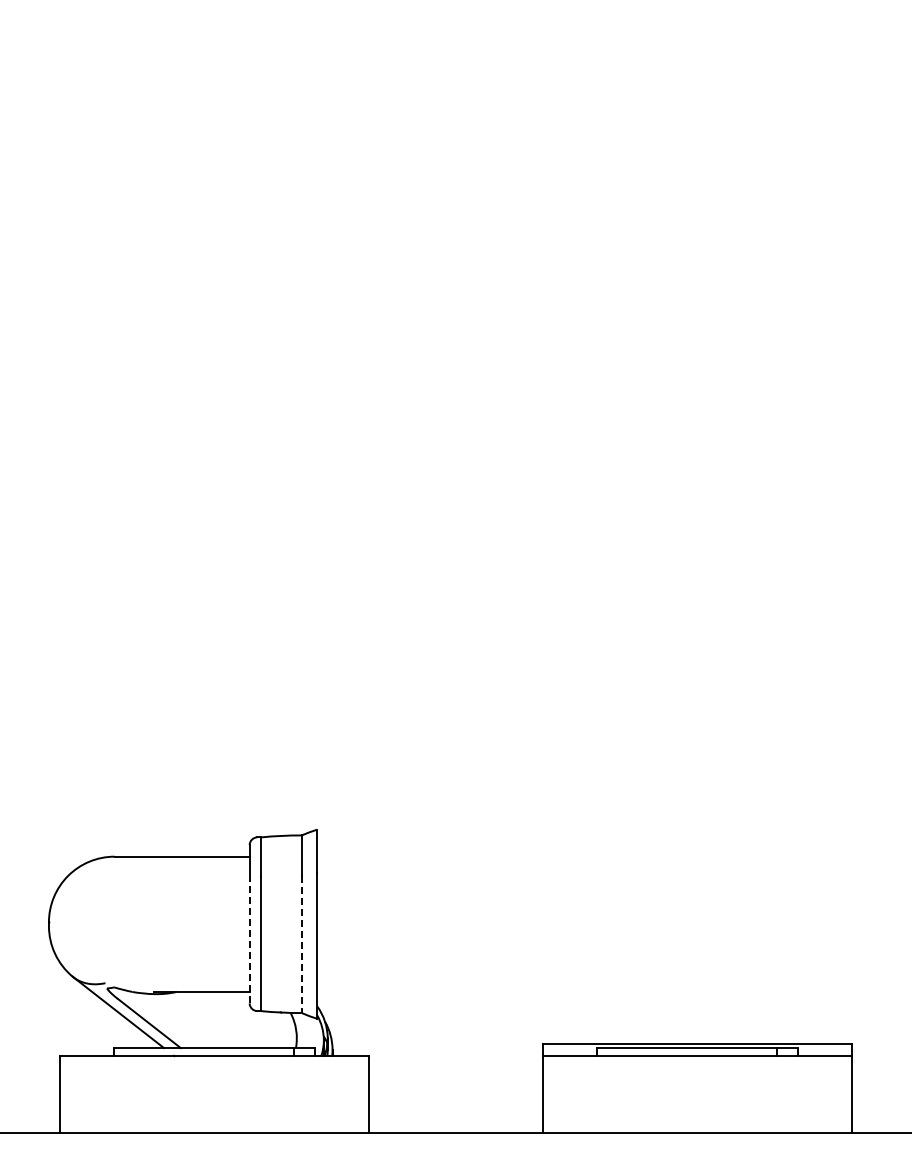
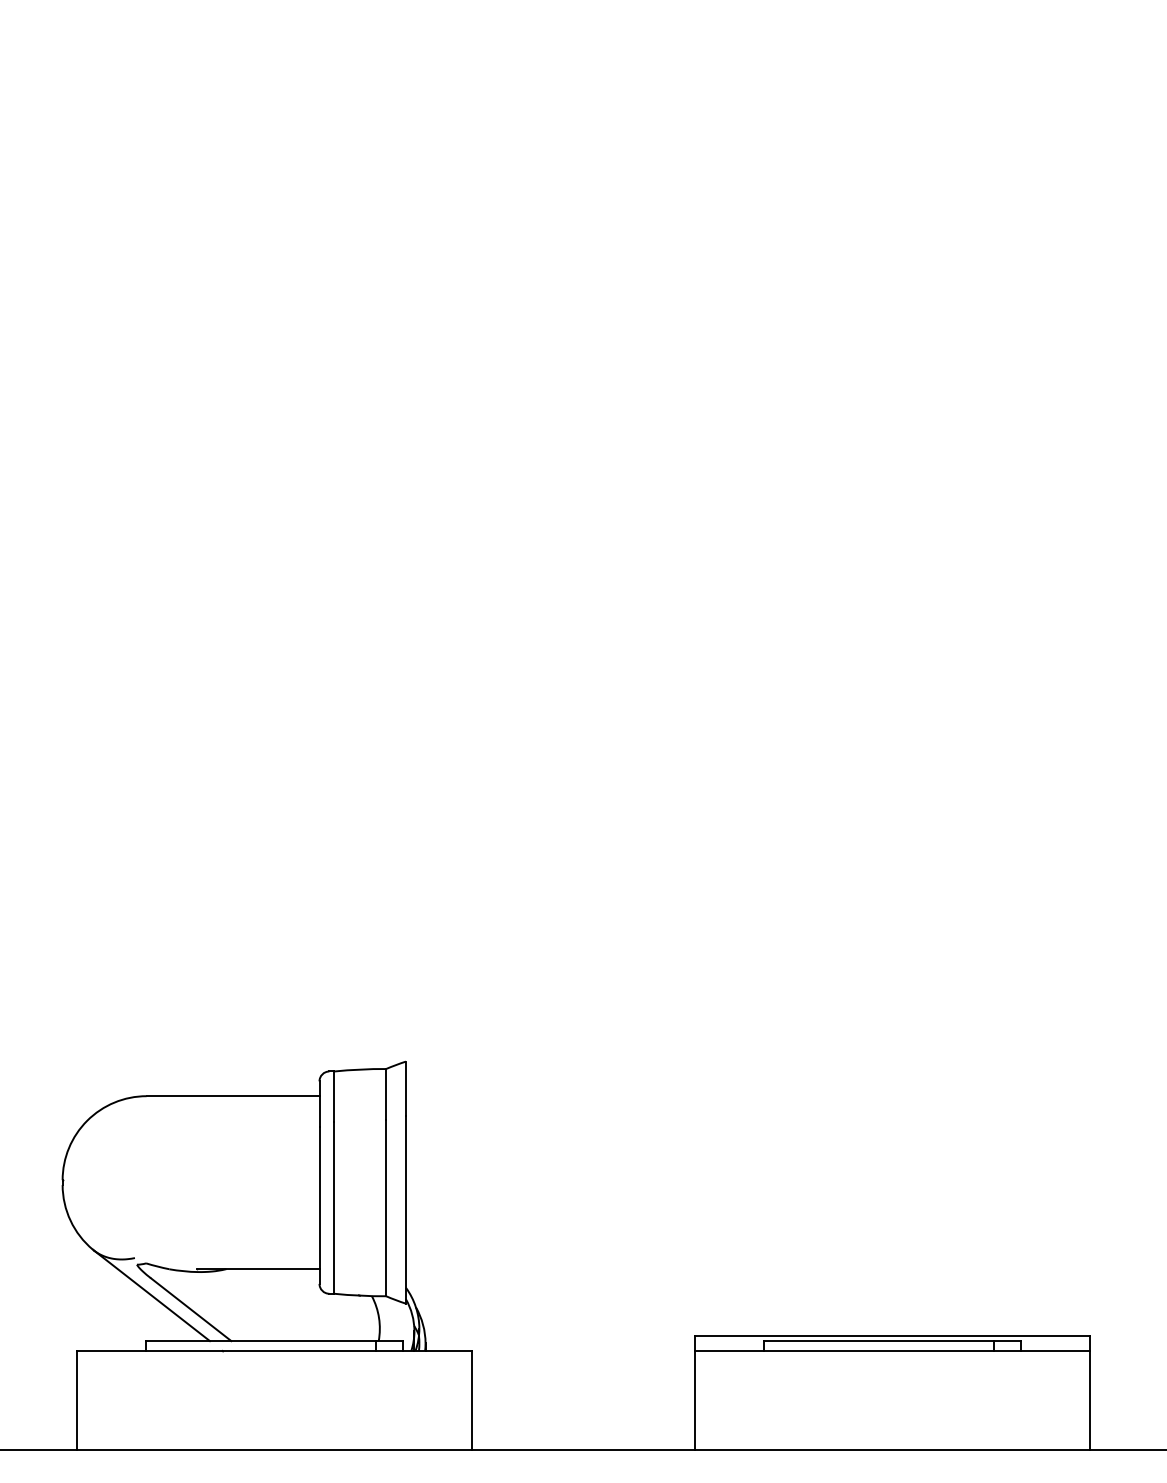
line: (249, 941) -> (319, 1204), dashed -> solid
line: (301, 944) -> (385, 1208), dashed -> solid

